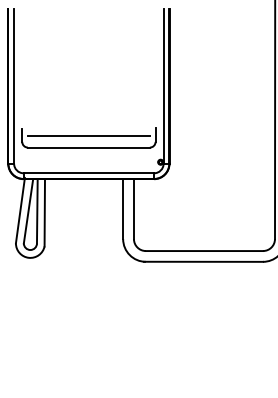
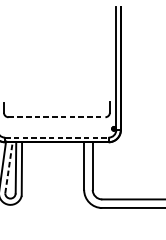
line: (88, 136) -> (56, 108), removed
line: (89, 147) -> (57, 117), solid -> dashed
line: (89, 173) -> (57, 137), solid -> dashed
line: (28, 210) -> (8, 167), solid -> dashed

